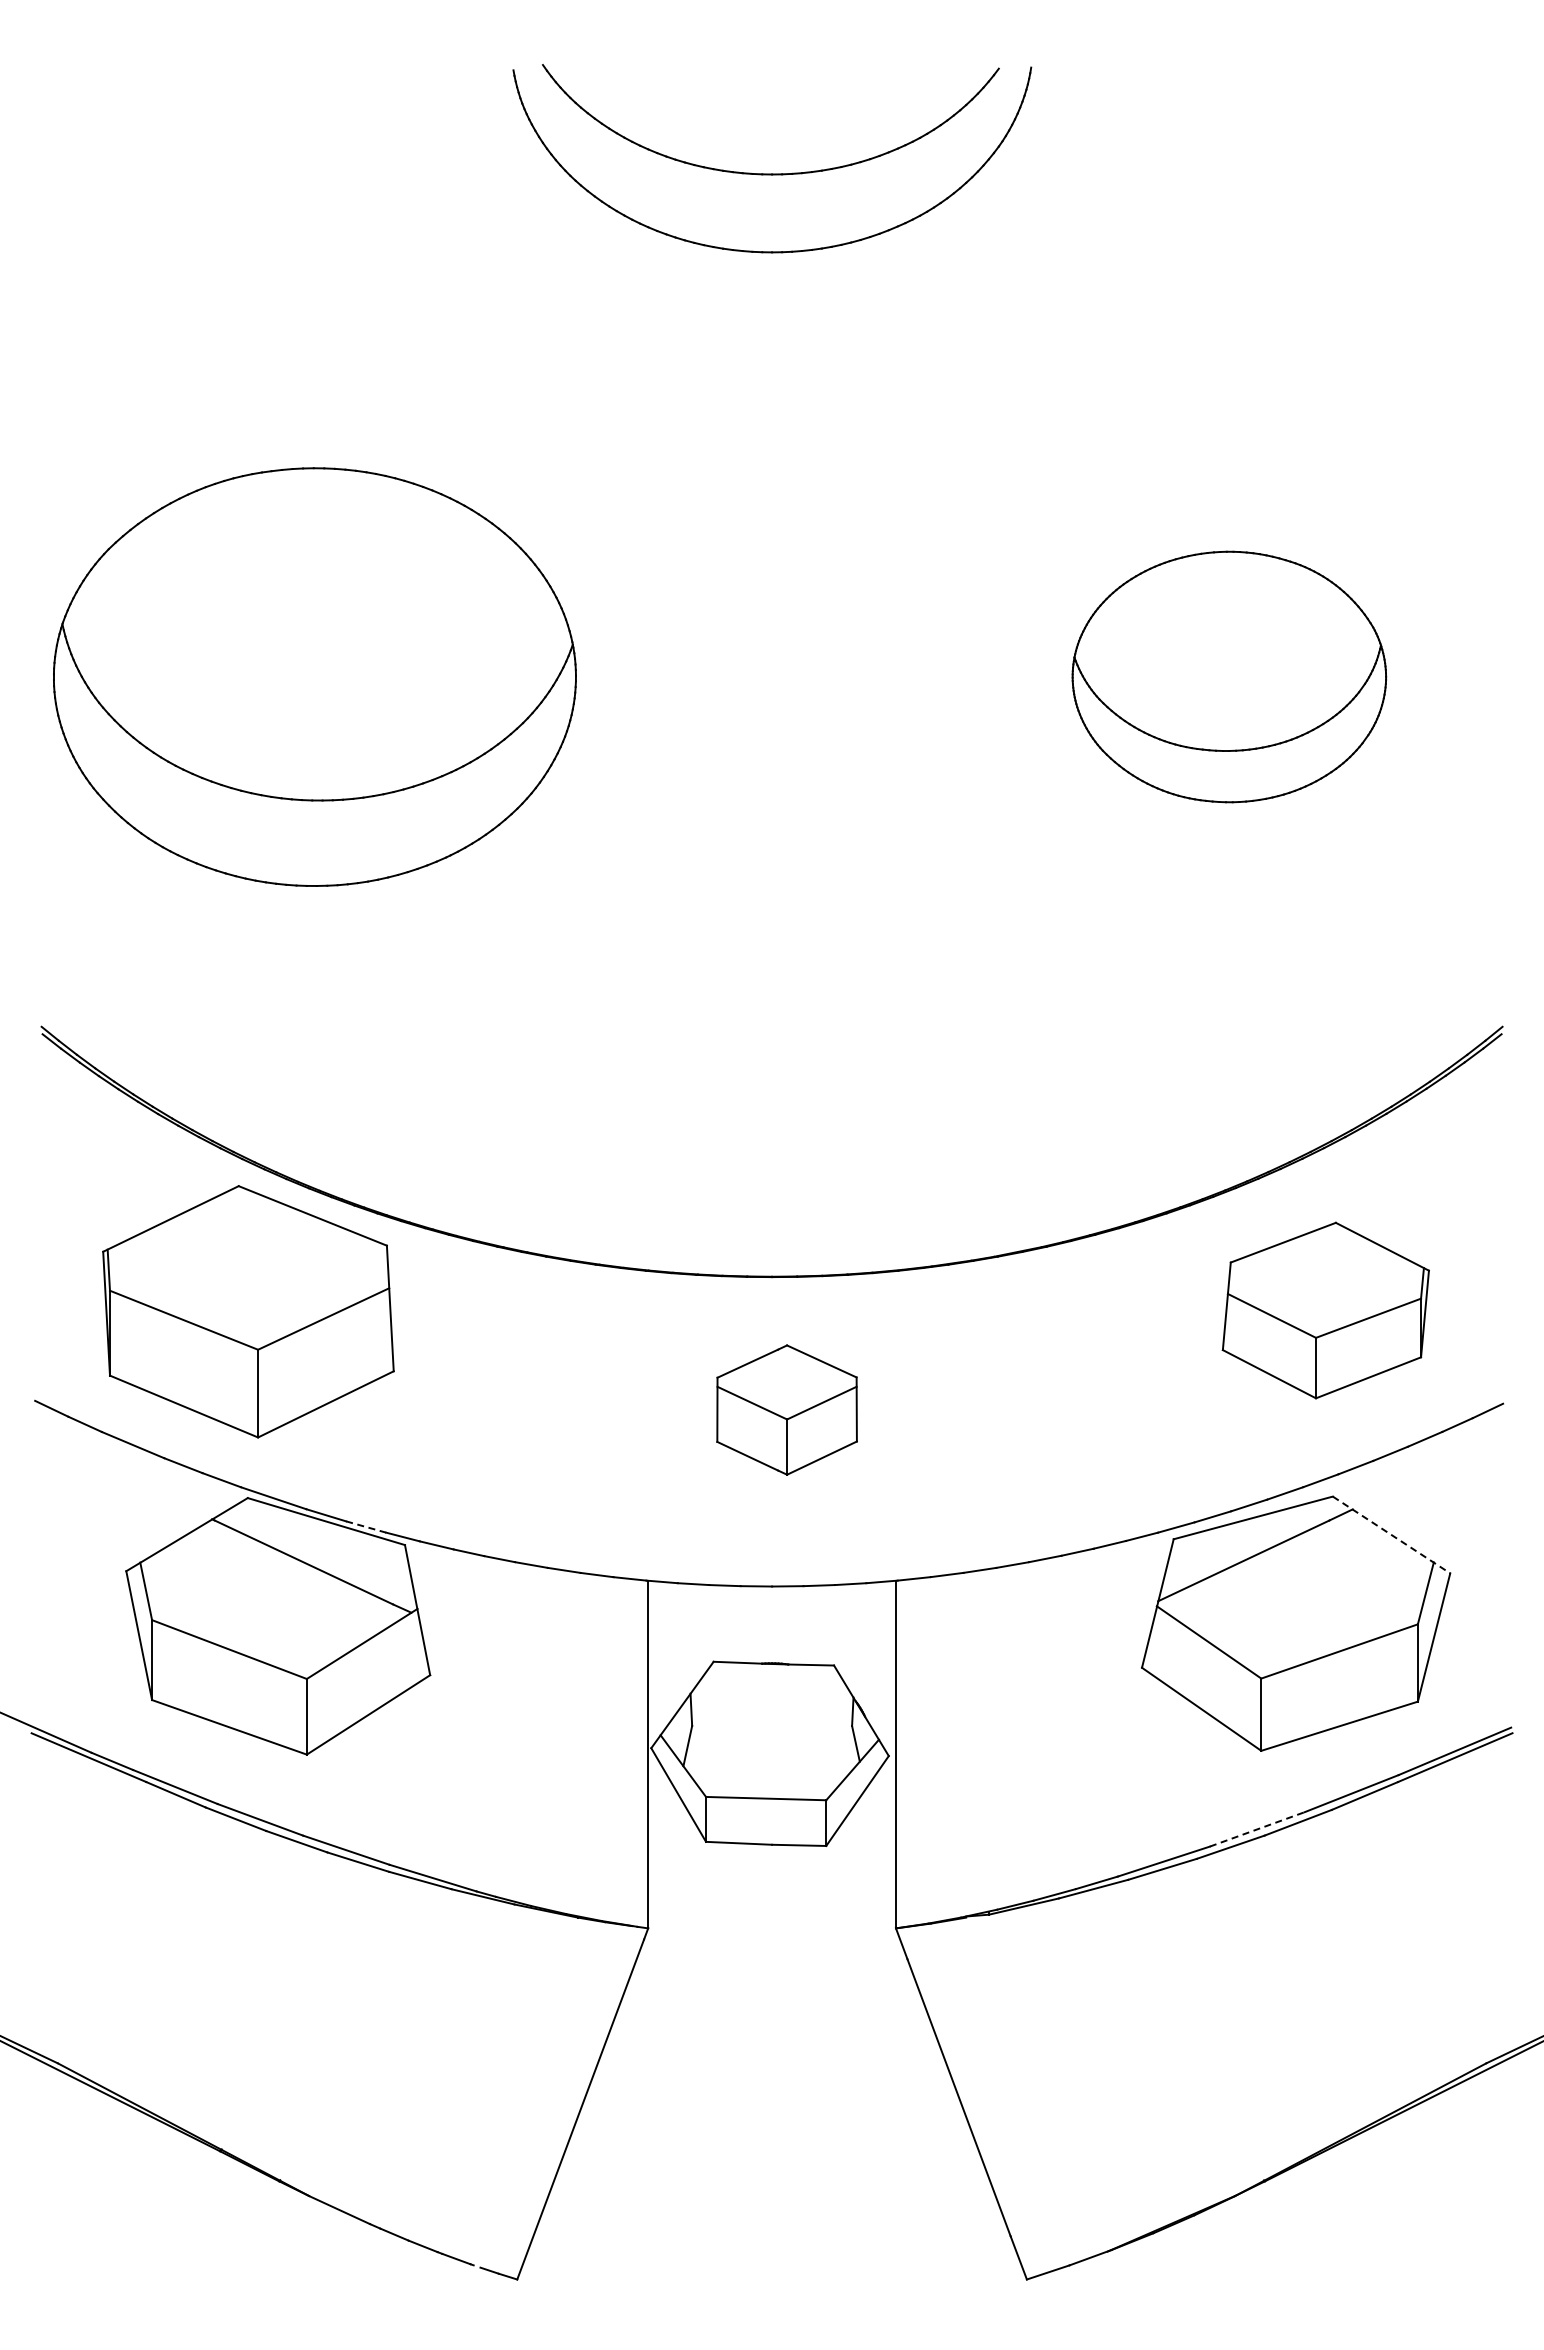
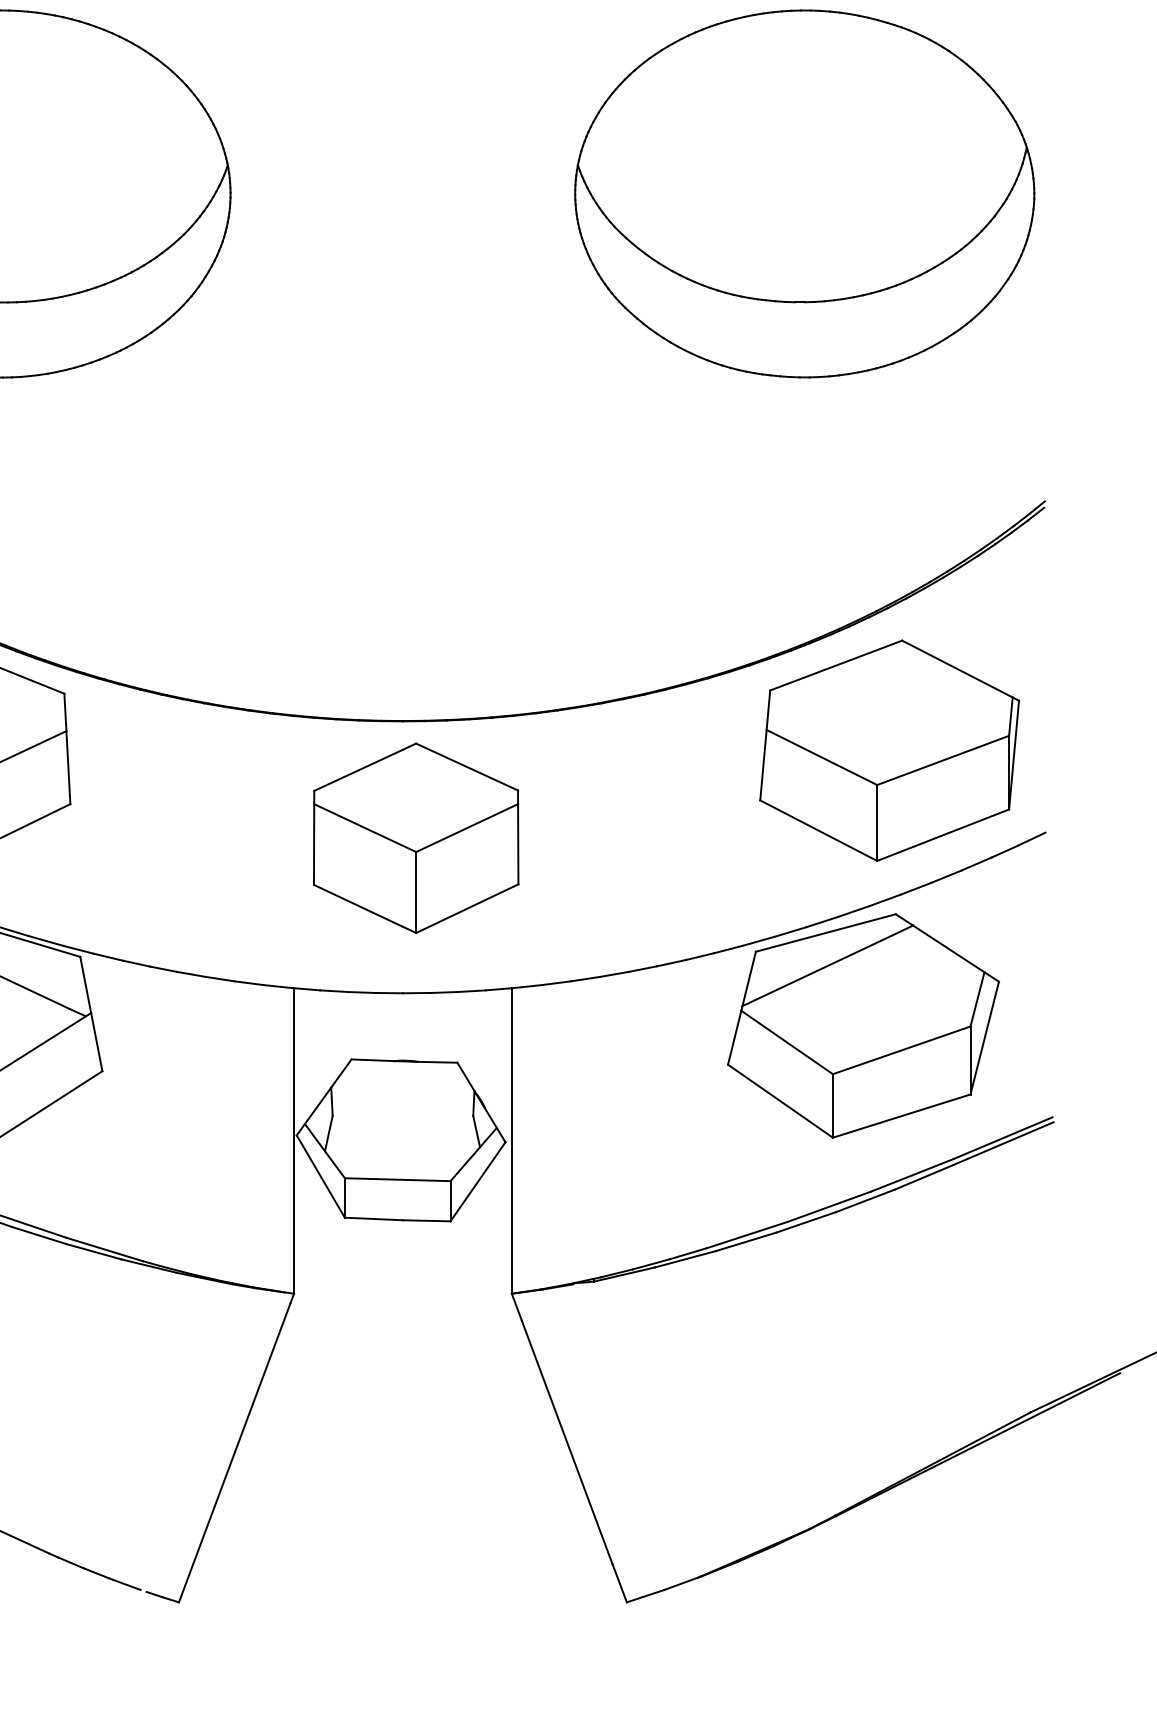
part: (1229, 676) -> (804, 193), size x1.67
part: (1325, 1310) -> (889, 750), size x1.43
part: (786, 1409) -> (415, 837), size x1.67
line: (366, 1527) -> (46, 941), dashed -> solid
line: (1391, 1535) -> (947, 948), dashed -> solid
line: (1257, 1829) -> (829, 1206), dashed -> solid

